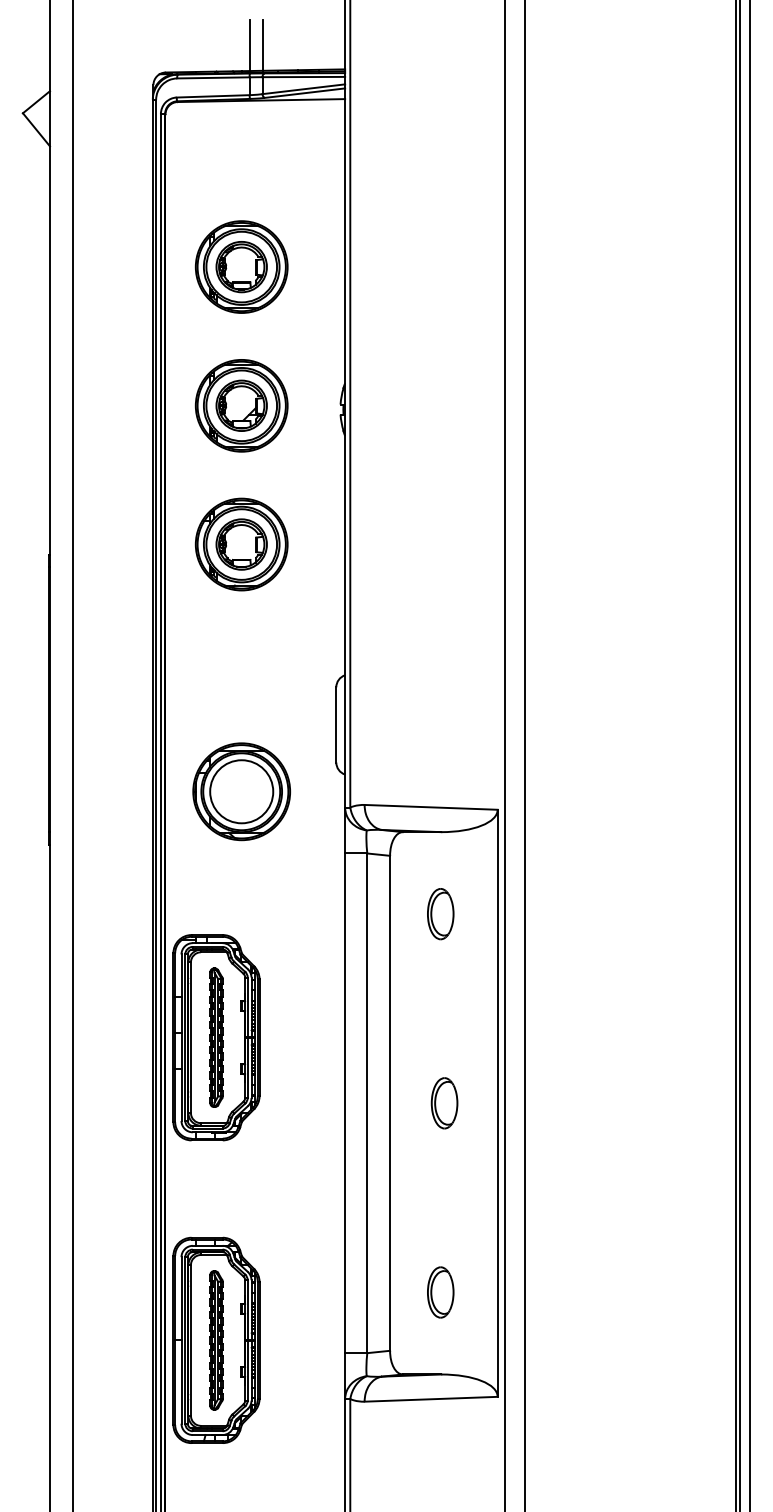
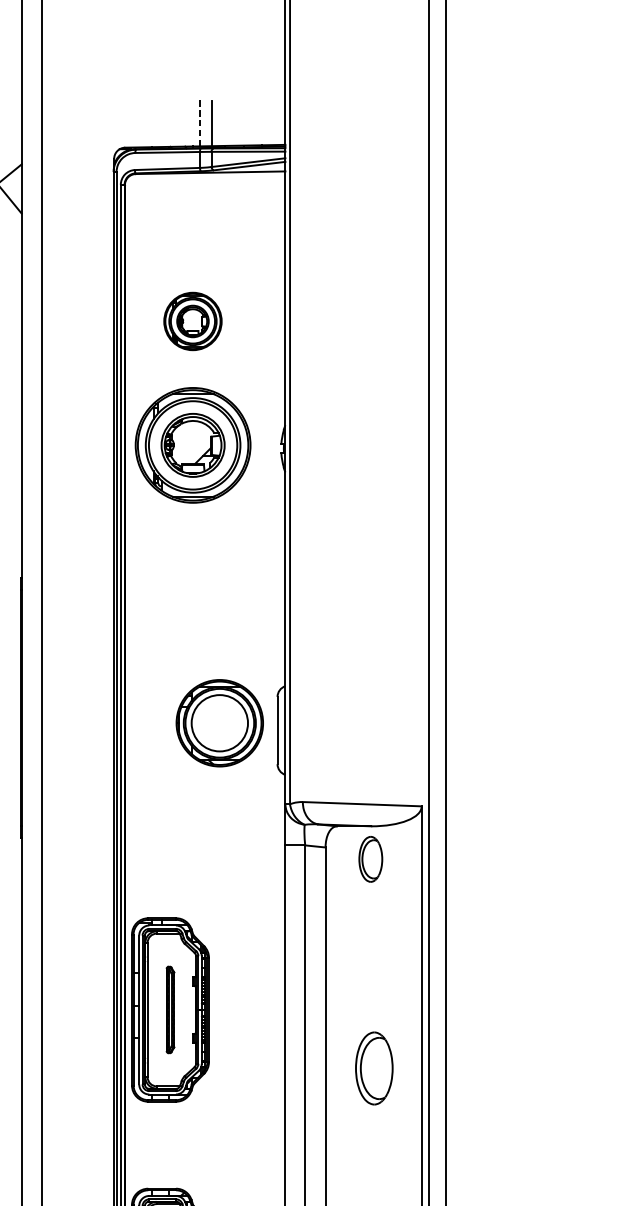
line: (249, 45) -> (199, 123), solid -> dashed
part: (241, 266) -> (192, 320), size x0.7
part: (241, 405) -> (192, 445), size x1.4
part: (241, 544) -> (192, 569), removed
part: (241, 791) -> (219, 723), moved
part: (440, 914) -> (370, 859), moved
part: (216, 1037) -> (170, 1009), size x0.7
part: (444, 1103) -> (374, 1068), size x1.6

